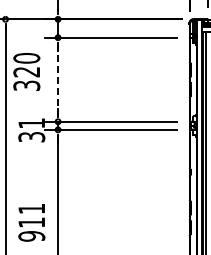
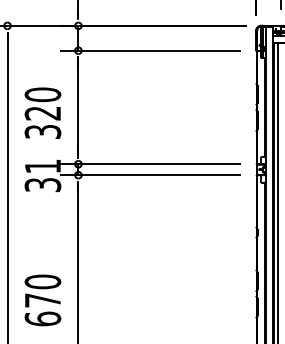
text: (26, 71) -> (42, 112), moved
line: (58, 80) -> (79, 108), dashed -> solid
text: (31, 222) -> (42, 300), 911 -> 670

